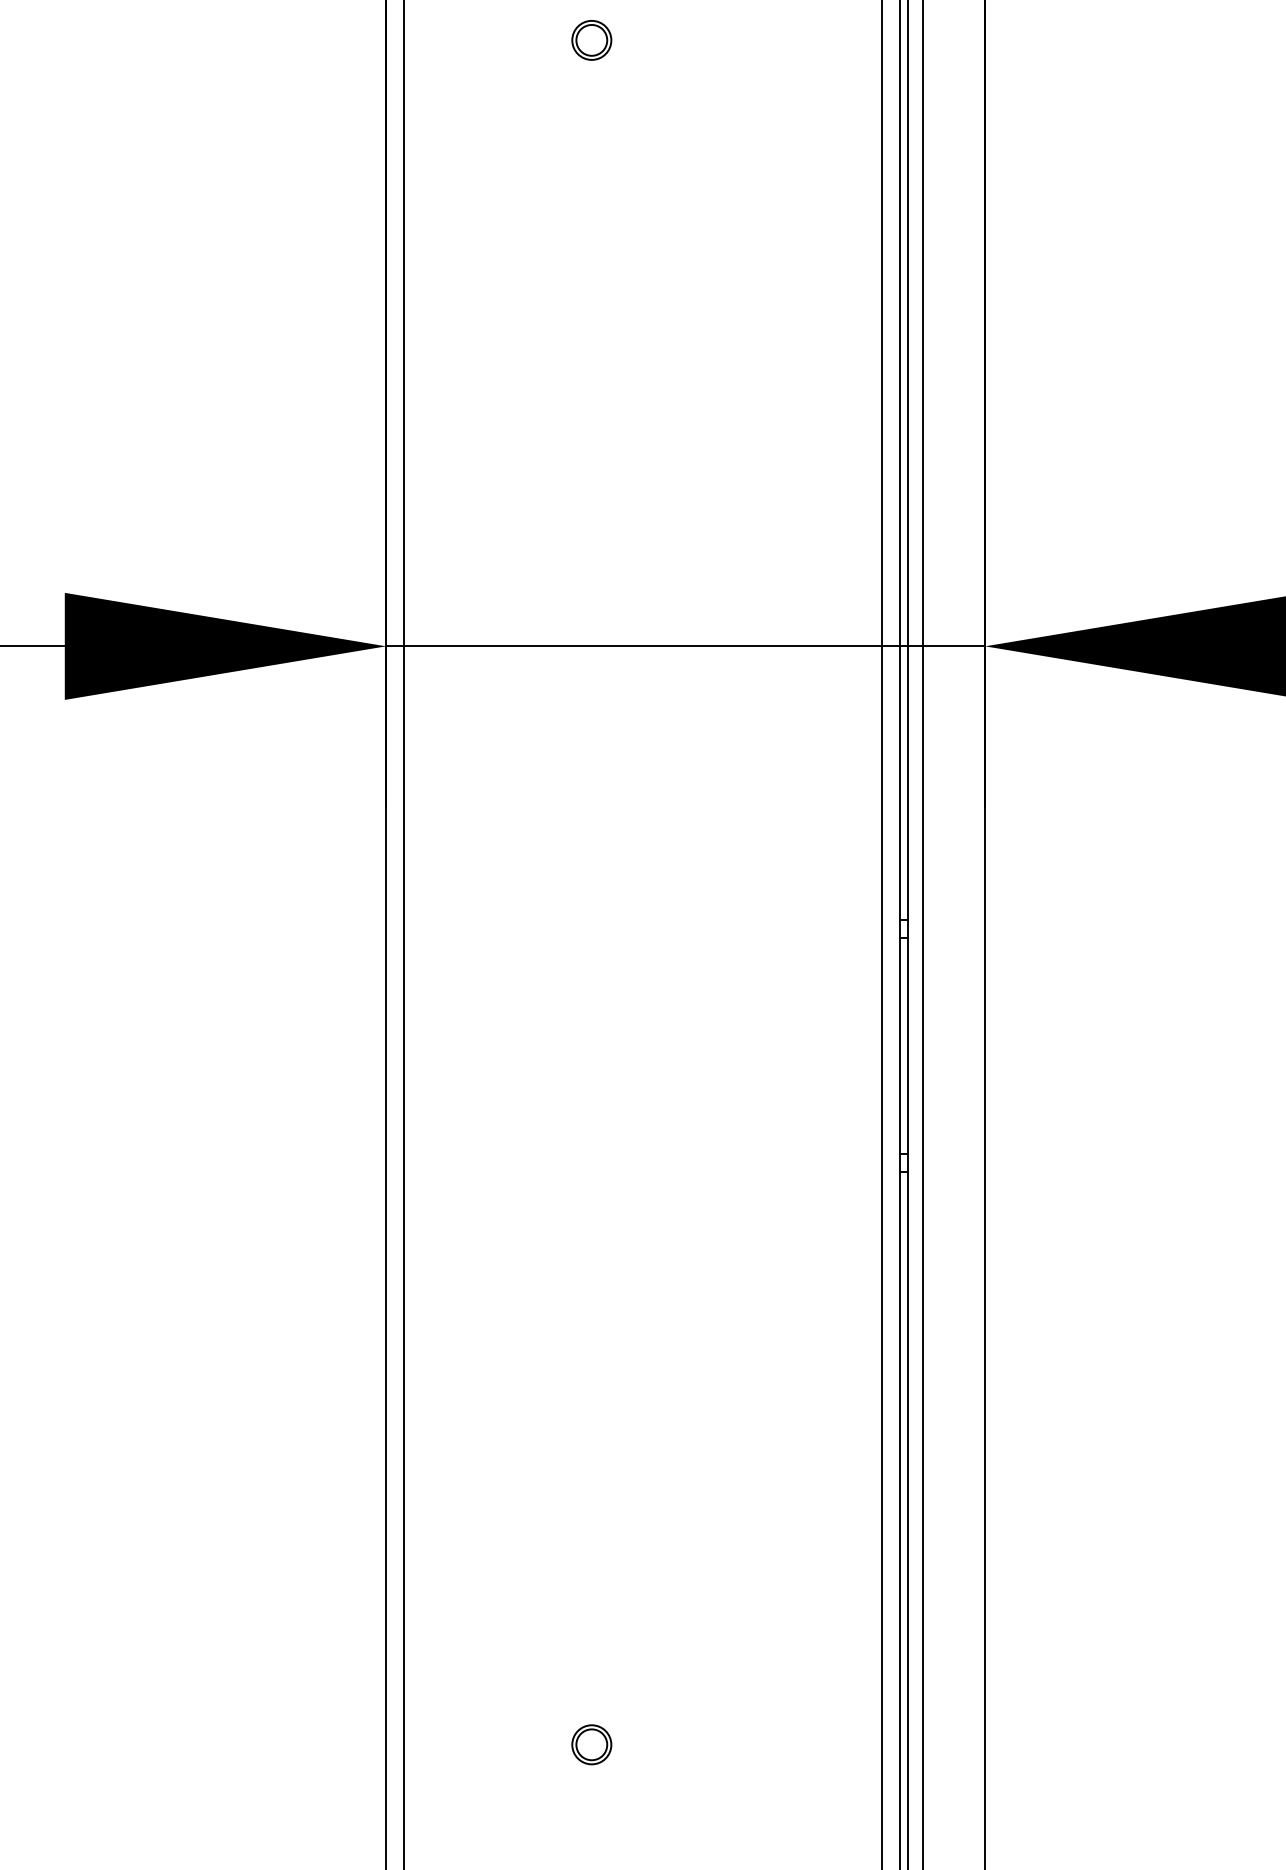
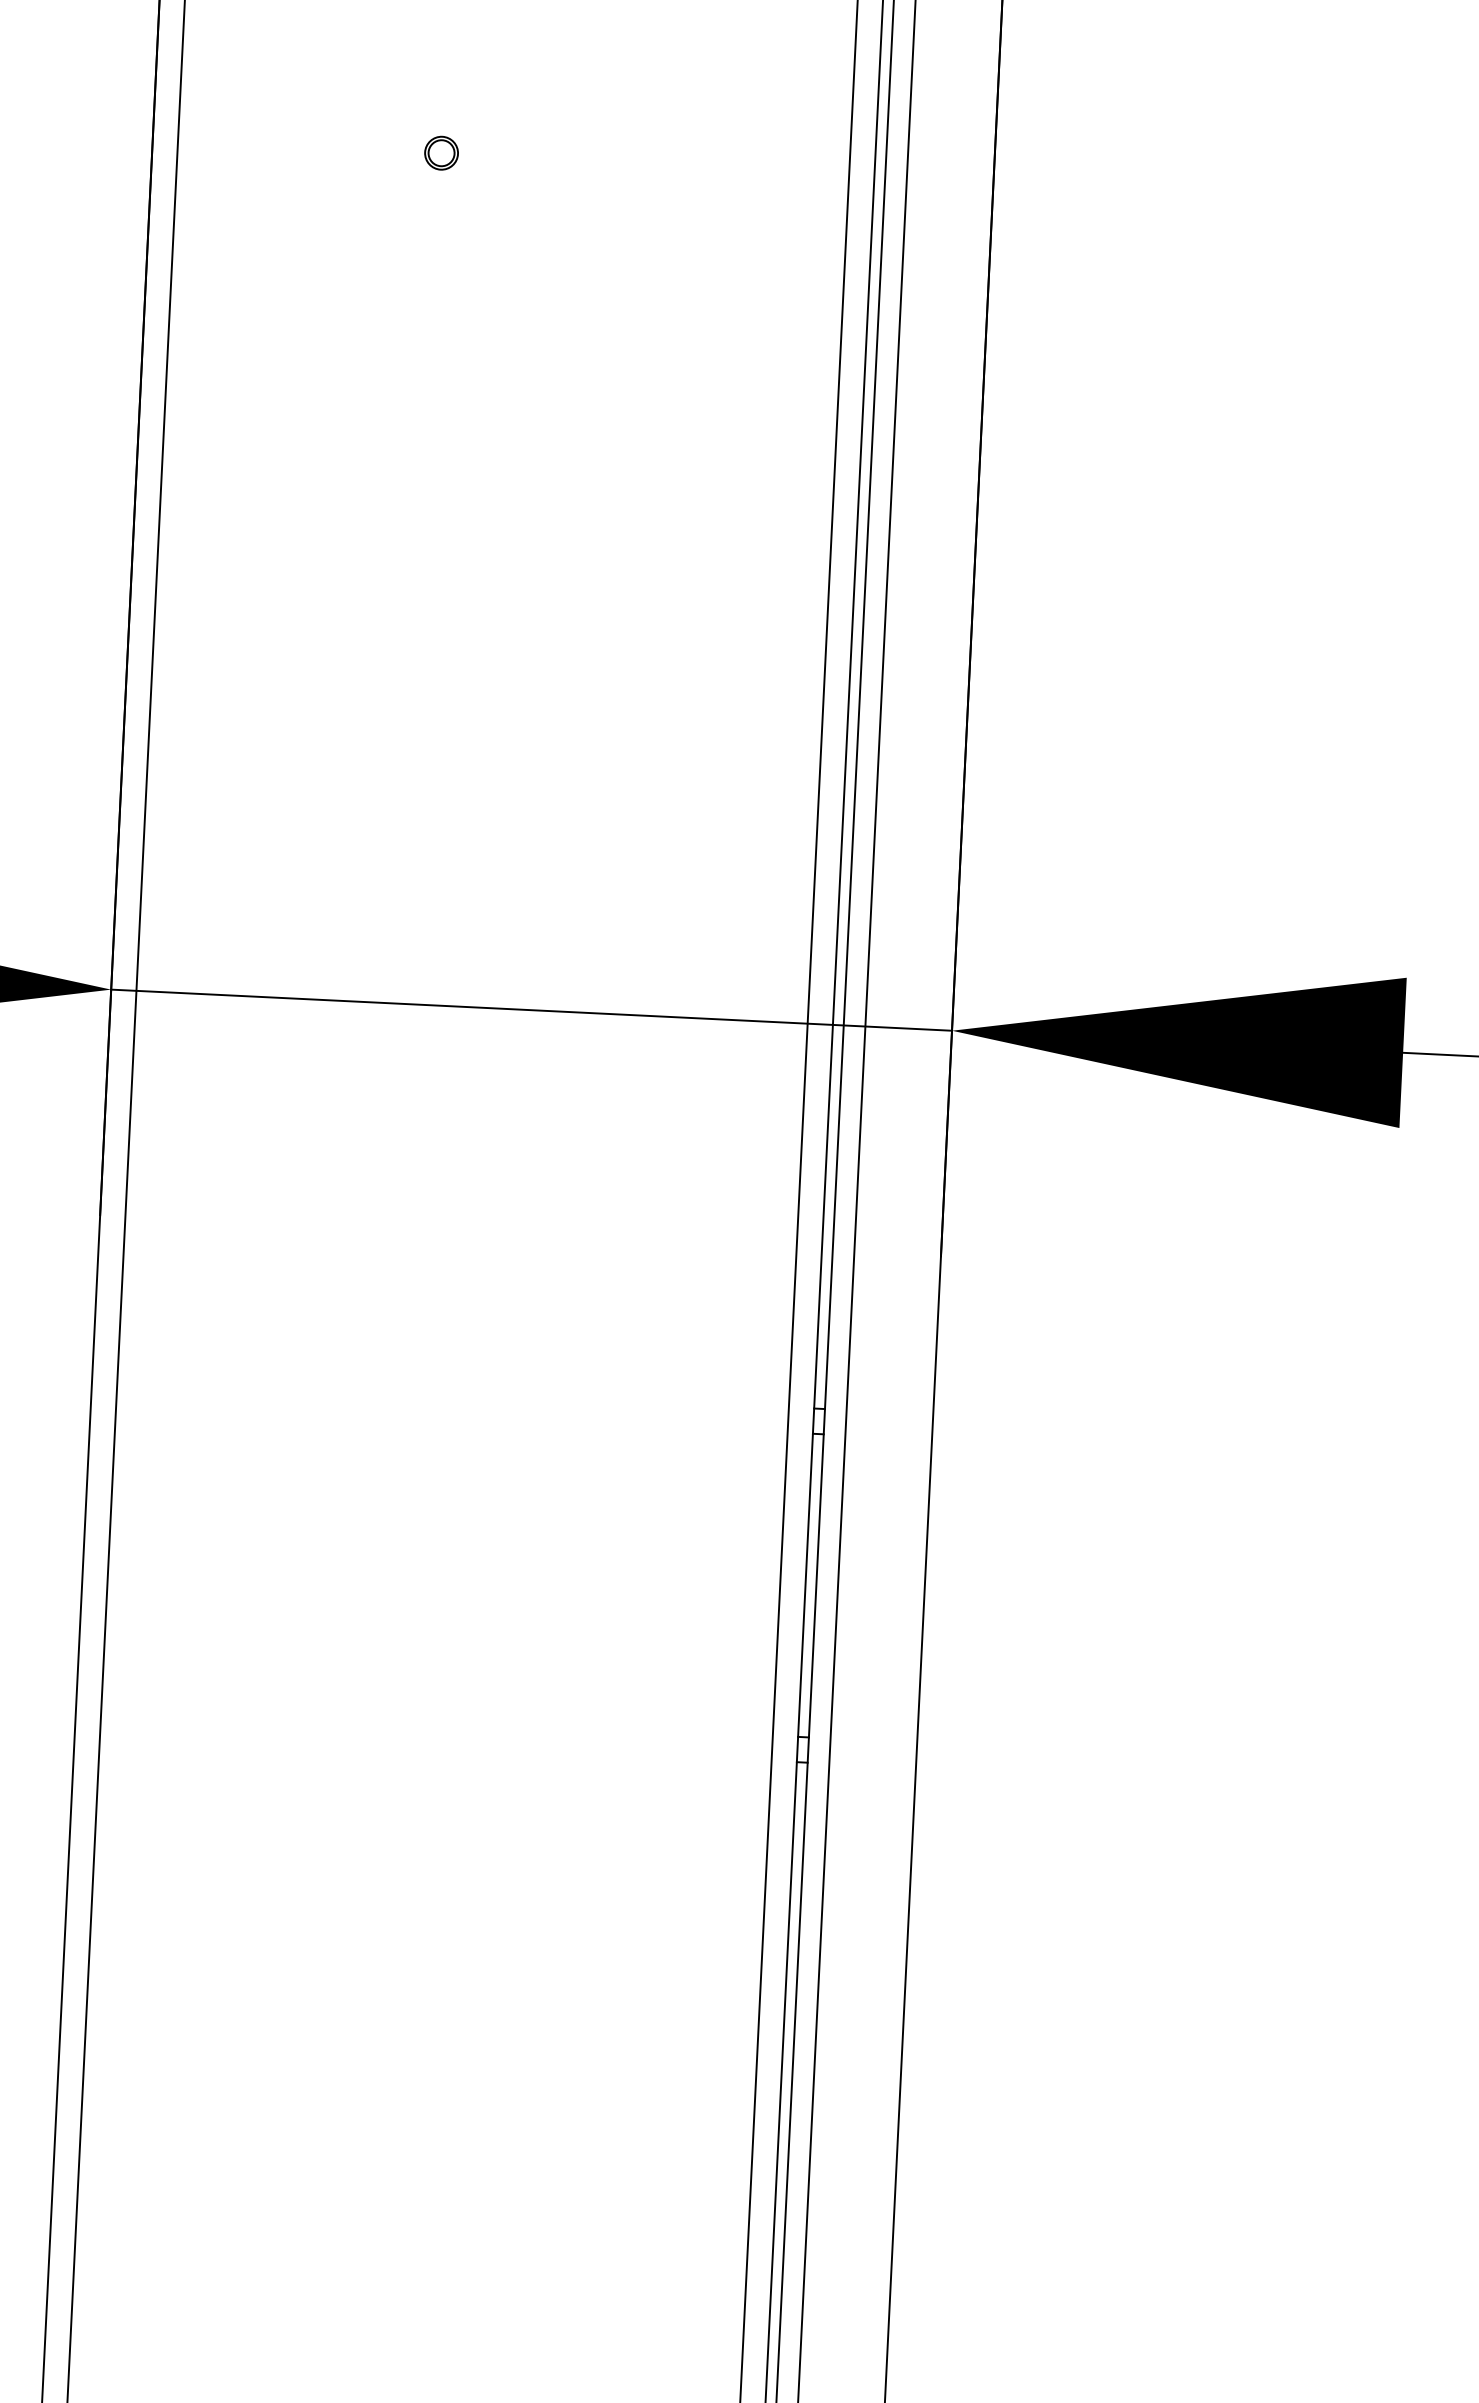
part: (591, 40) -> (441, 153), size x0.6

